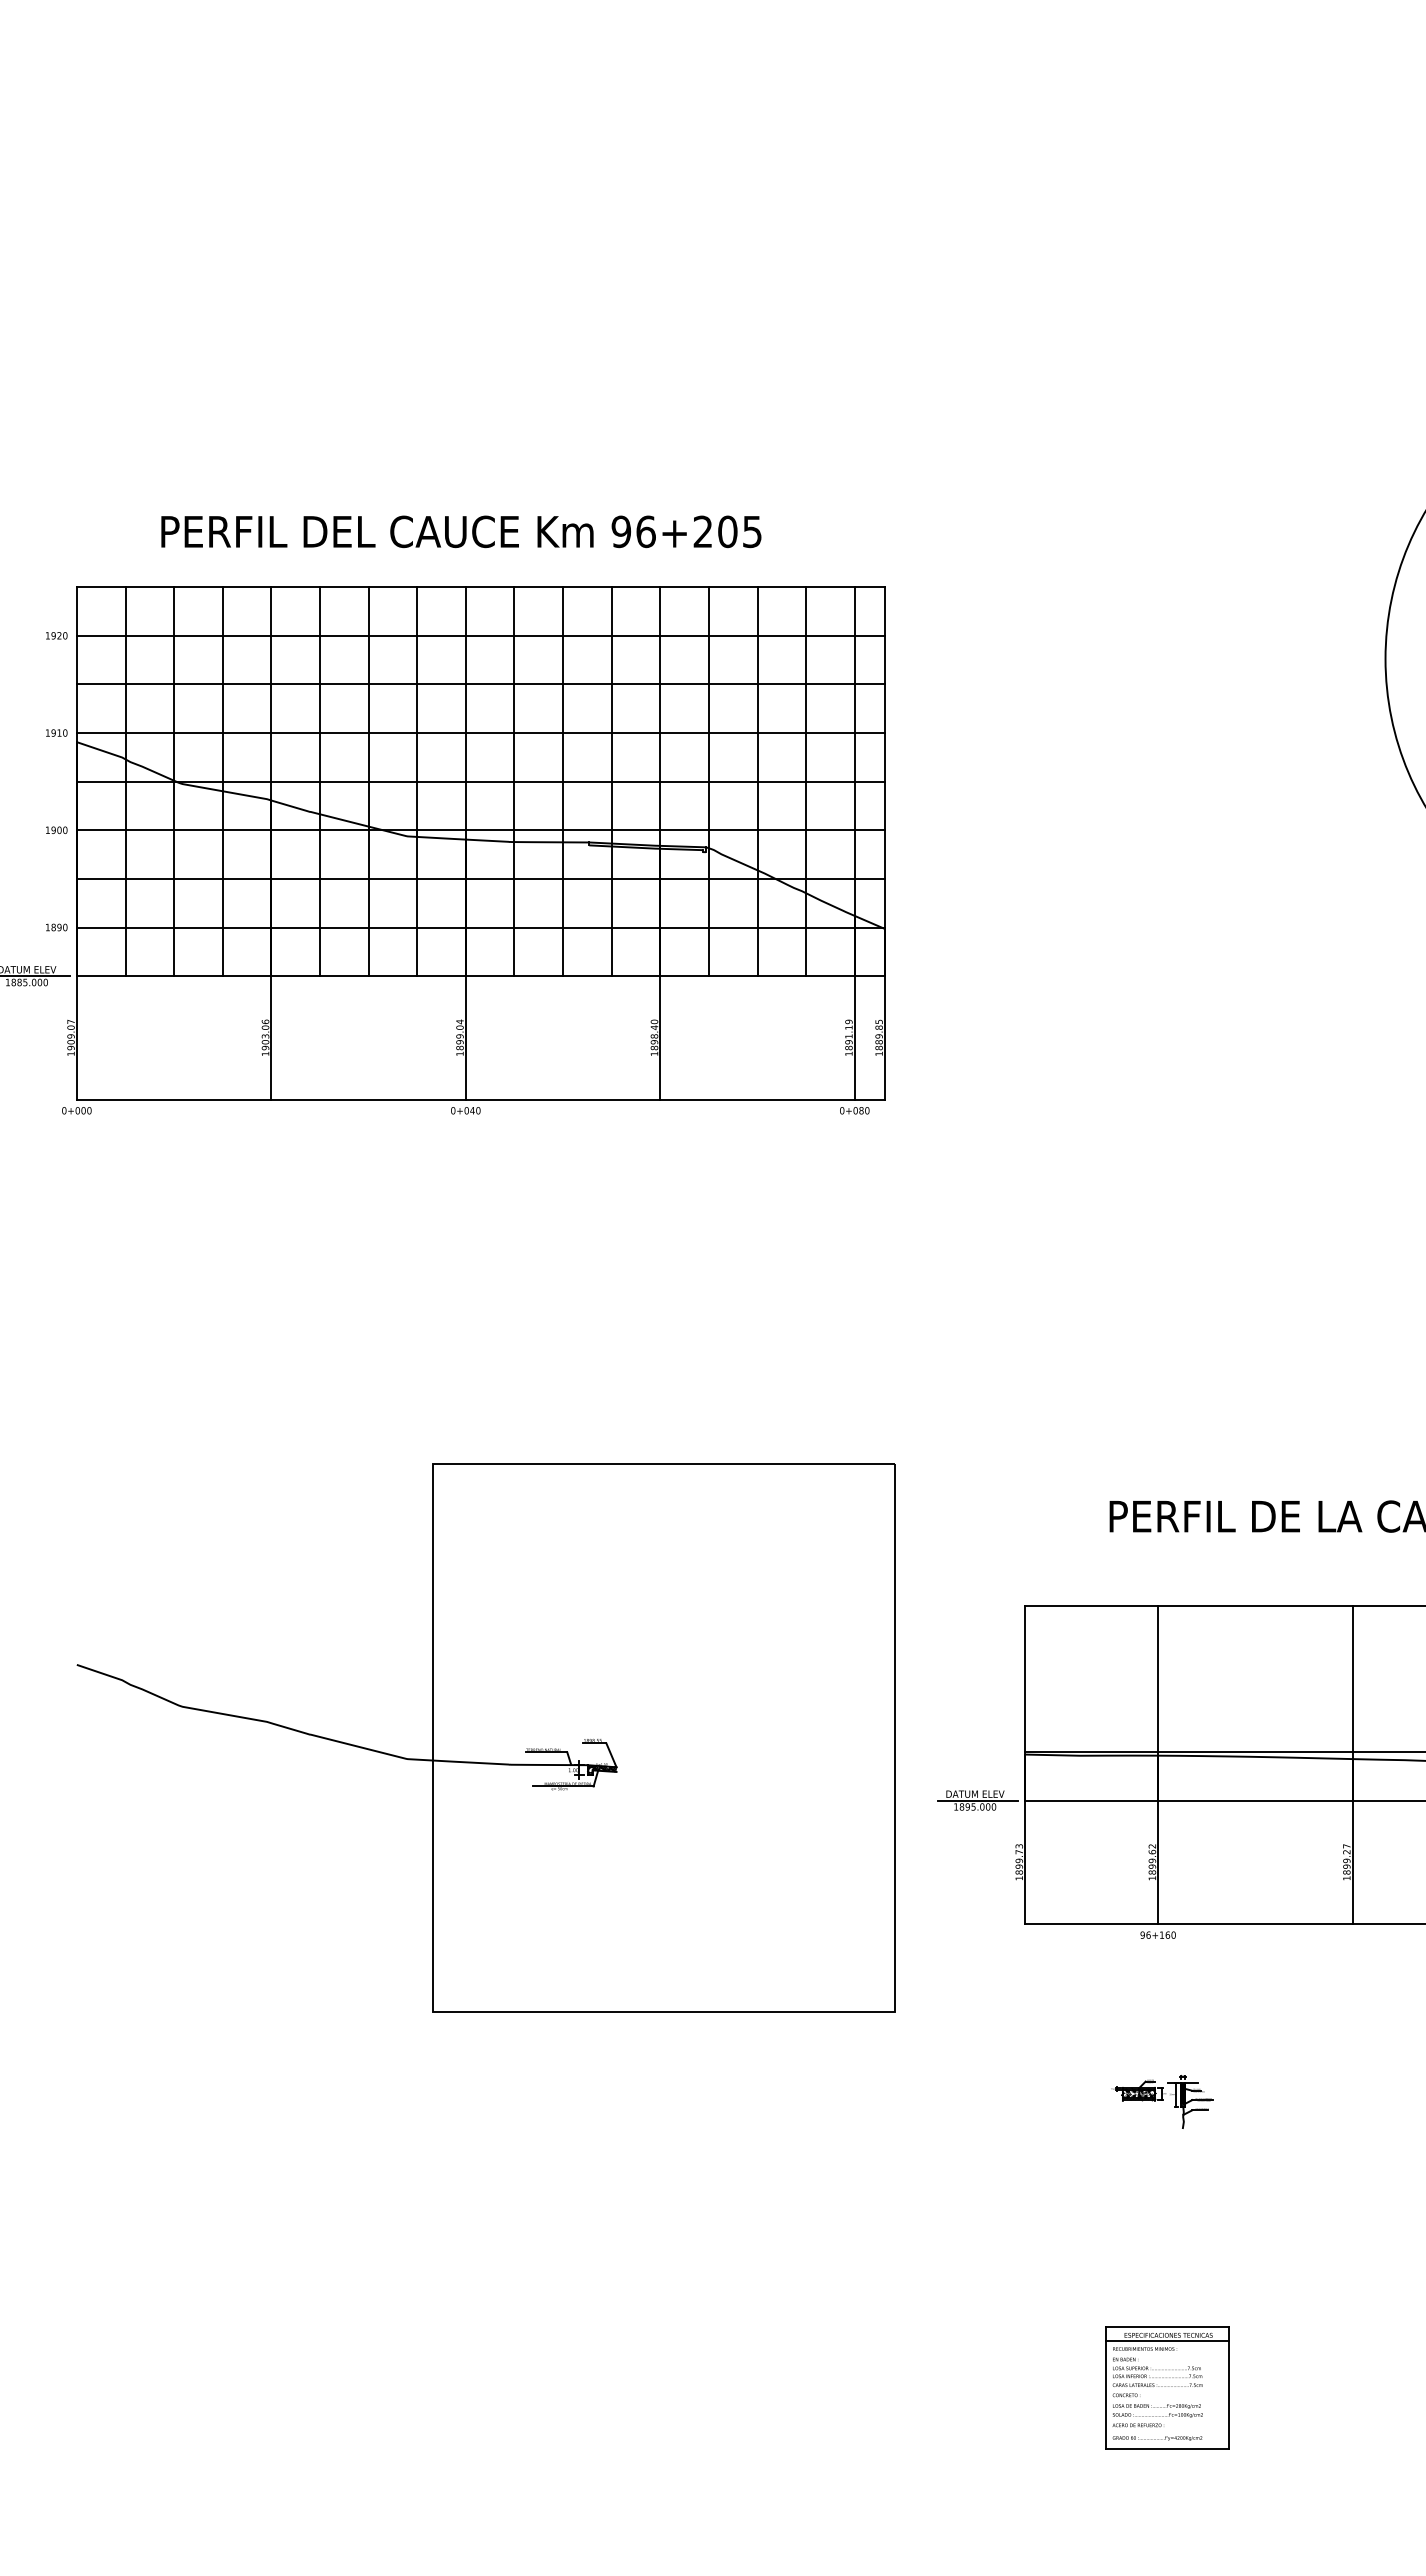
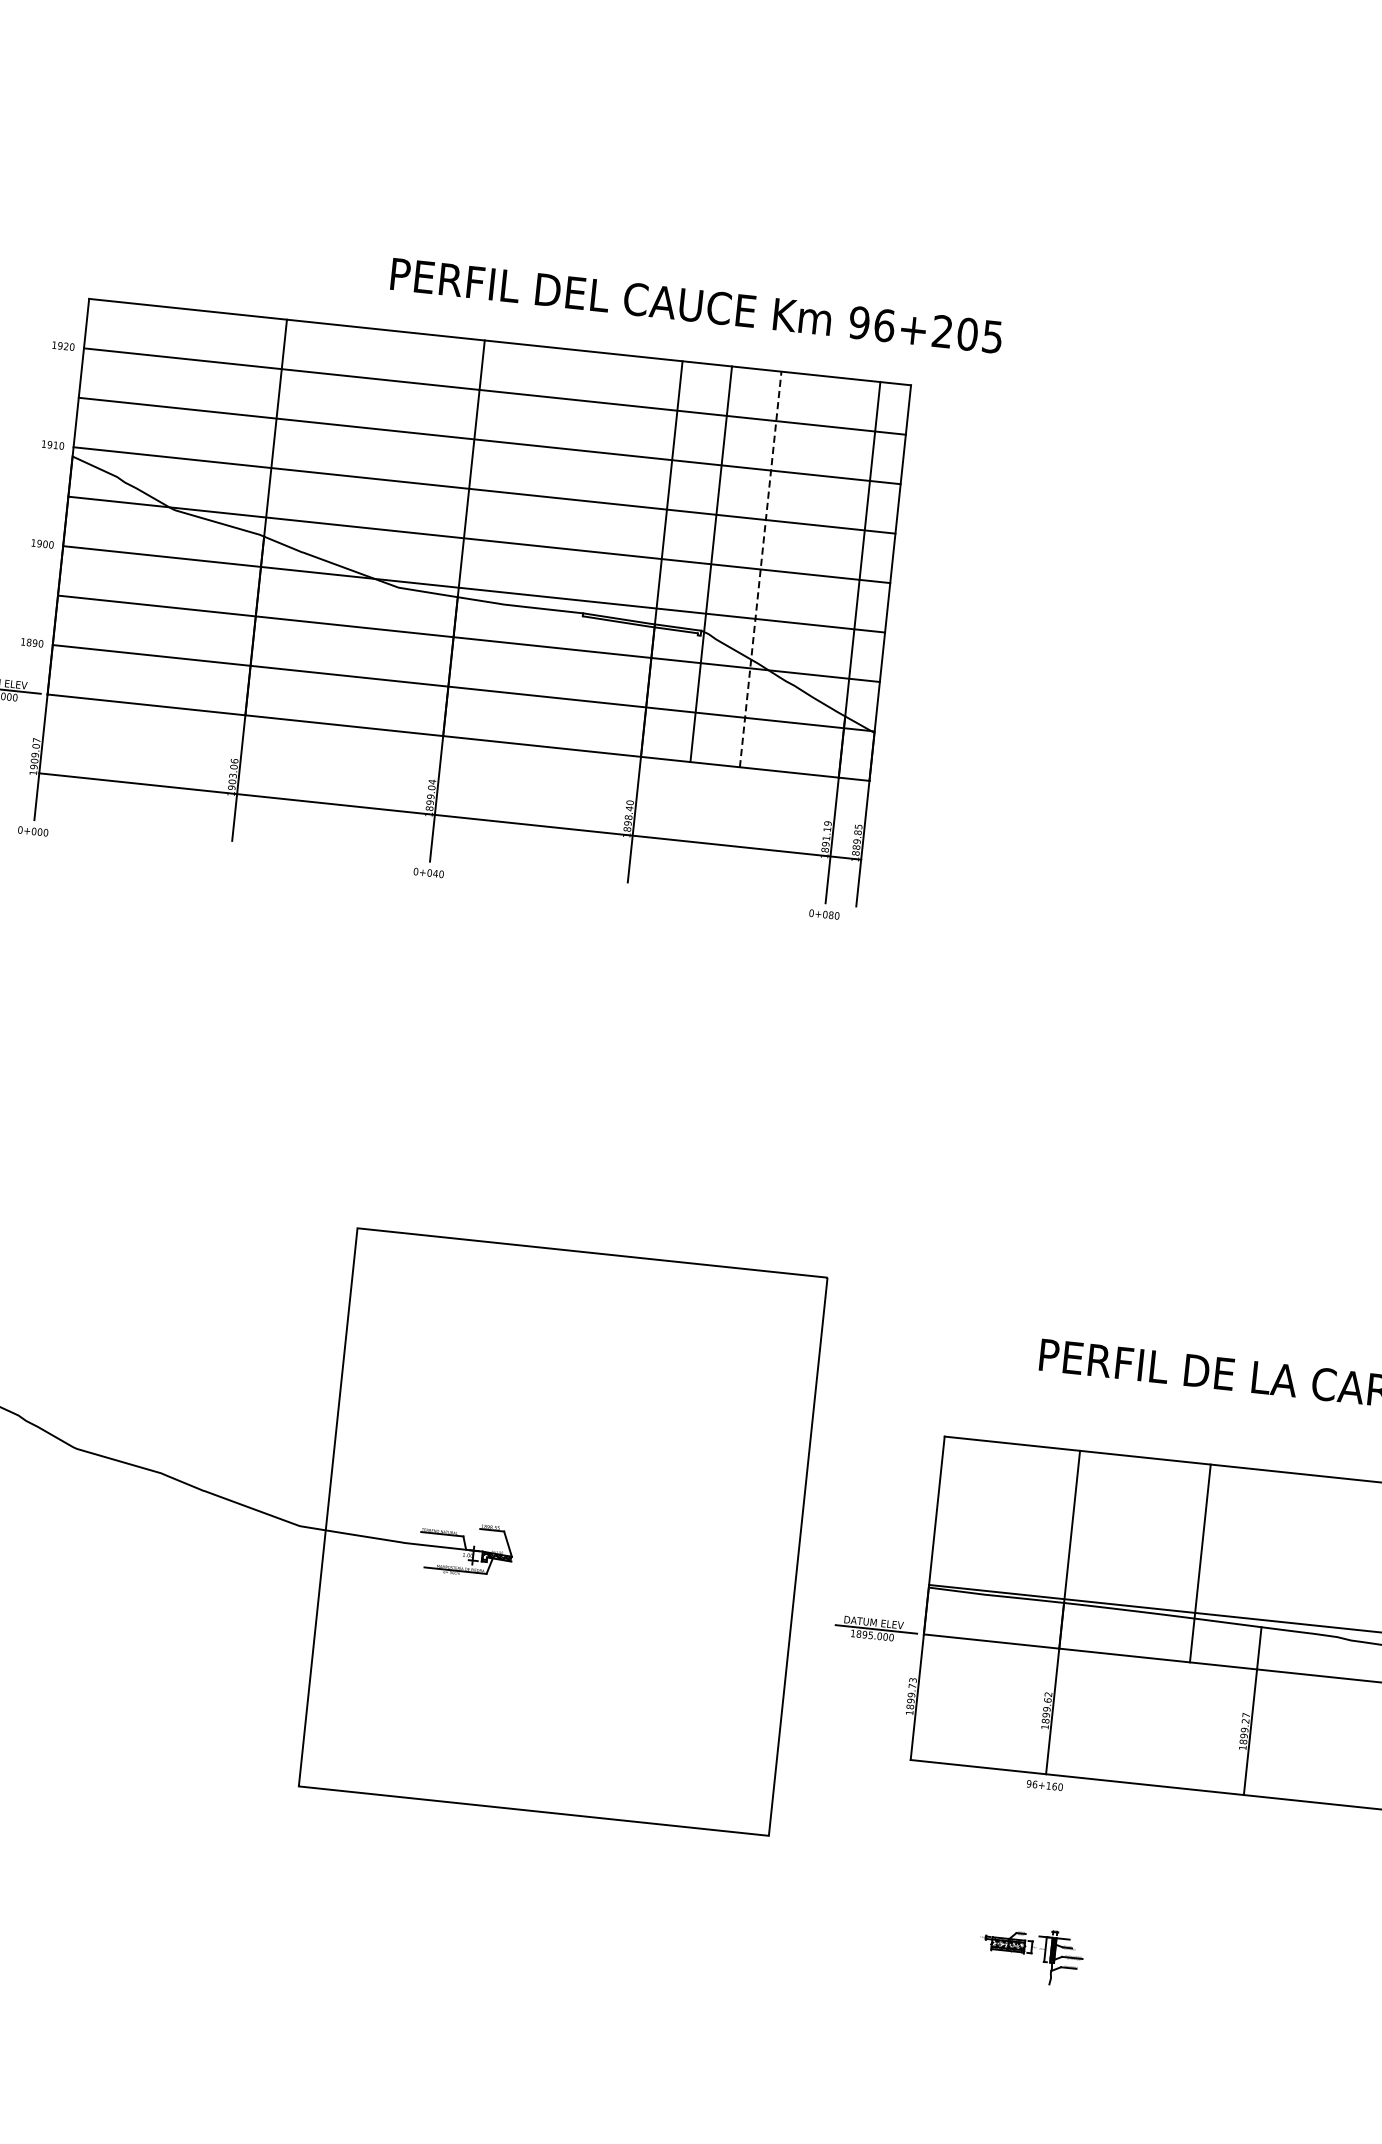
text: (461, 531) -> (696, 305), moved
line: (125, 781) -> (117, 501), removed
line: (174, 781) -> (167, 506), removed
line: (222, 781) -> (216, 512), removed
line: (319, 781) -> (315, 522), removed
line: (368, 781) -> (365, 527), removed
line: (417, 781) -> (414, 532), removed
line: (514, 781) -> (513, 543), removed
line: (563, 781) -> (563, 548), removed
line: (611, 781) -> (612, 553), removed
line: (757, 781) -> (760, 569), solid -> dashed
line: (806, 781) -> (810, 574), removed
line: (480, 1099) -> (449, 816), moved
line: (1352, 1703) -> (1200, 1563), moved

